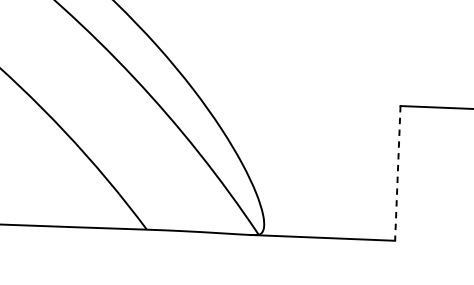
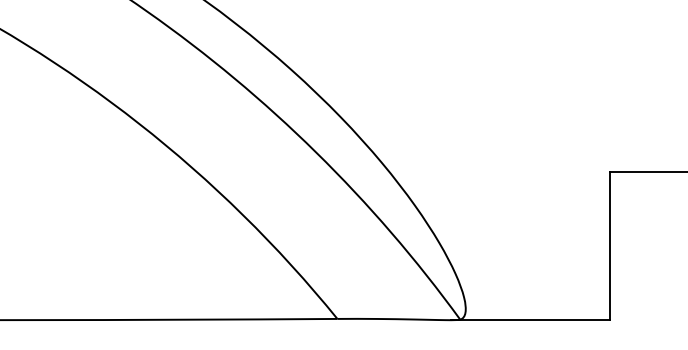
line: (397, 173) -> (609, 246), dashed -> solid

